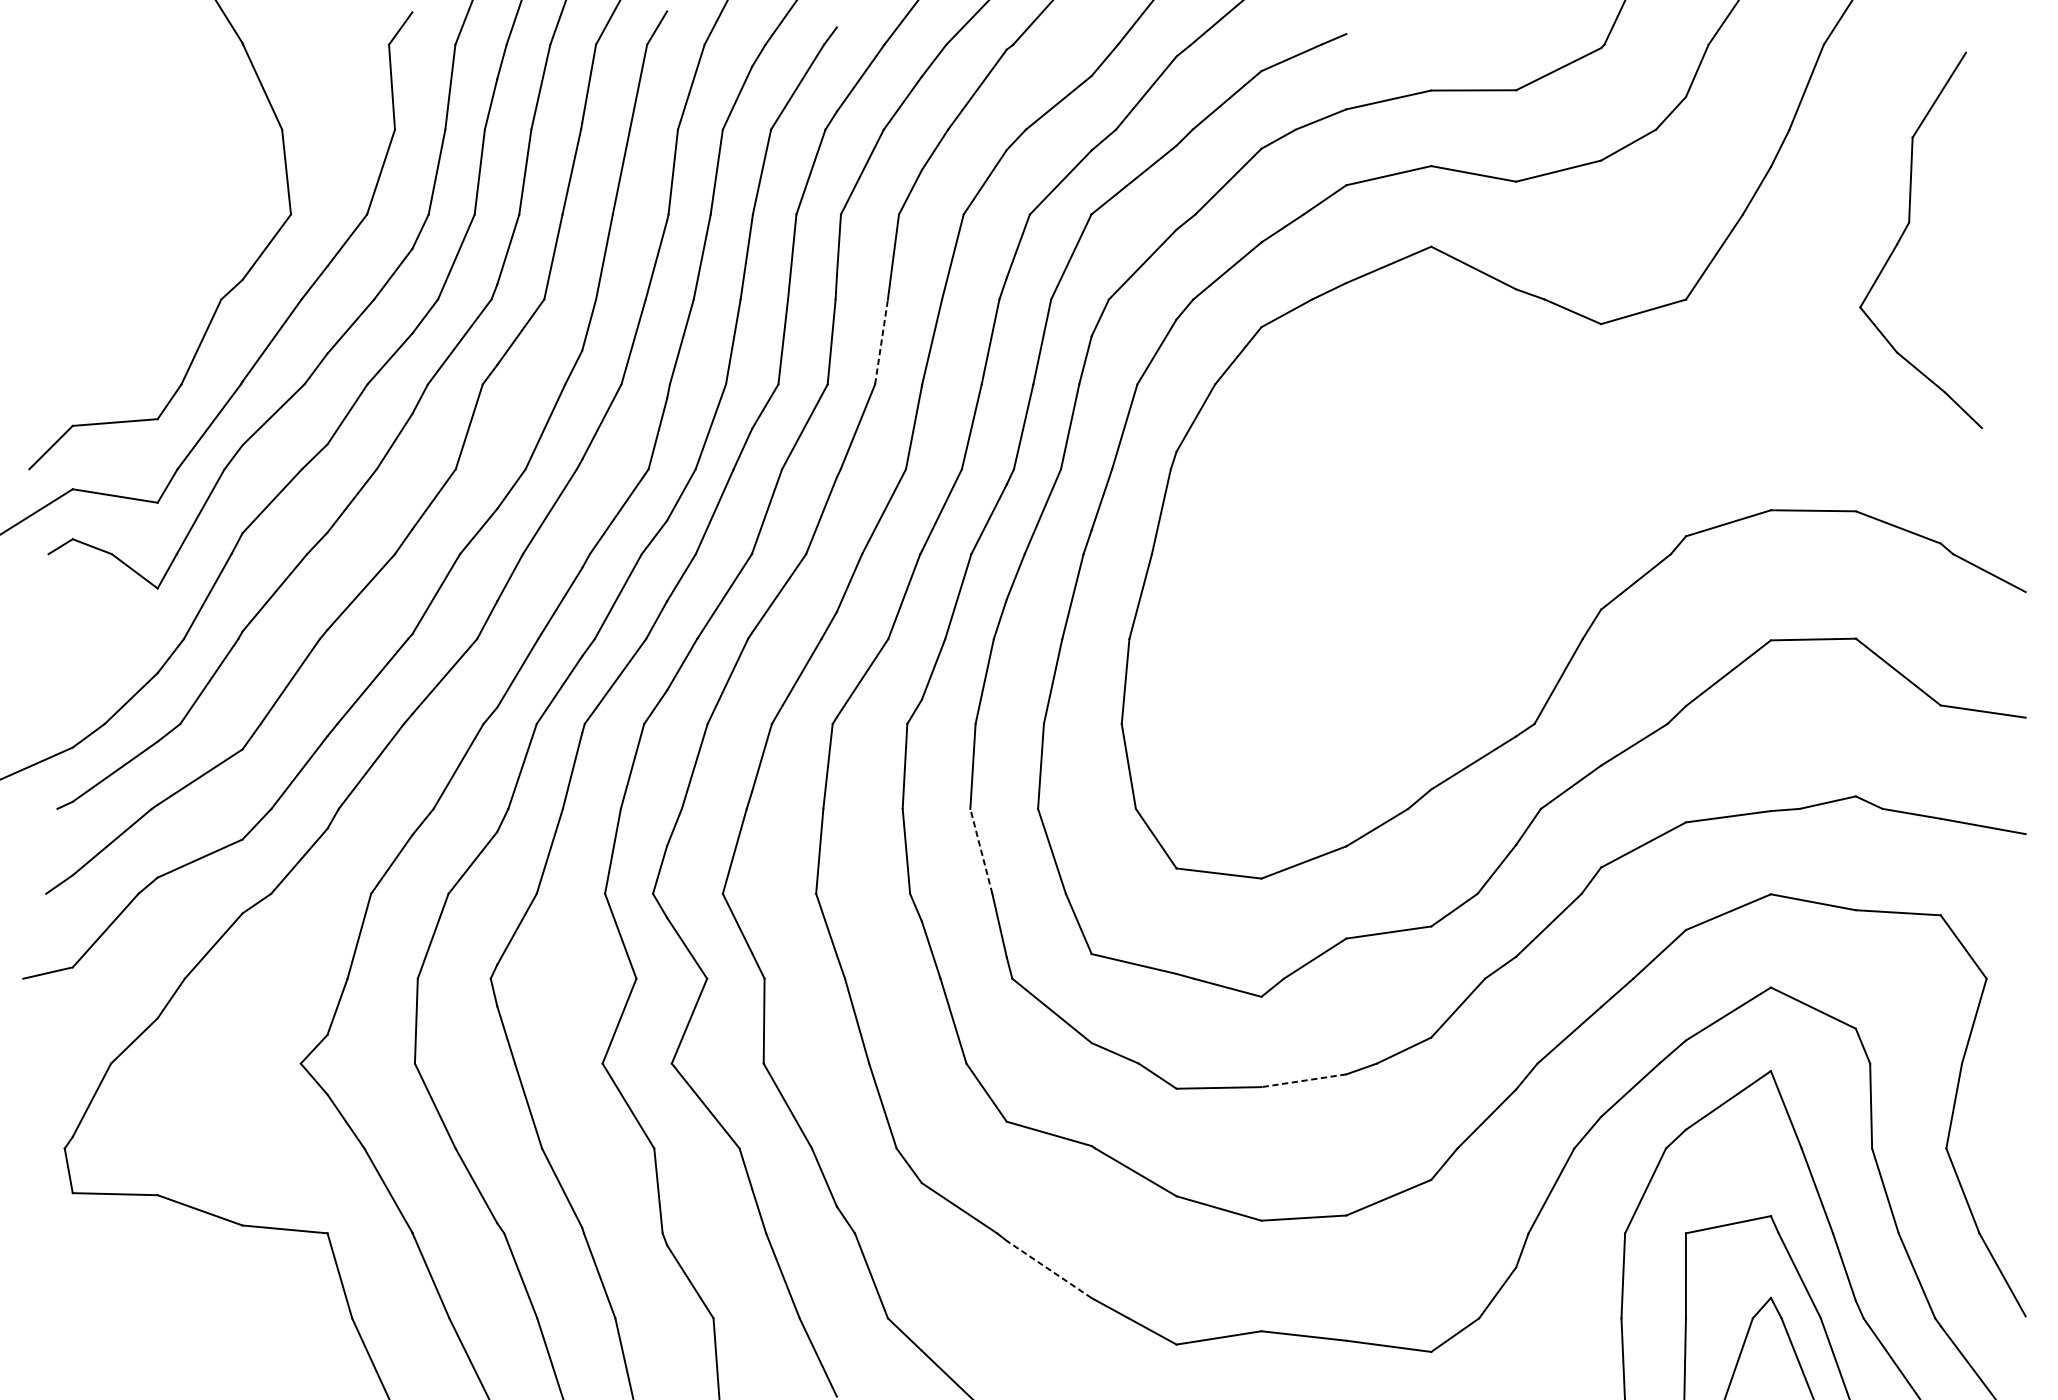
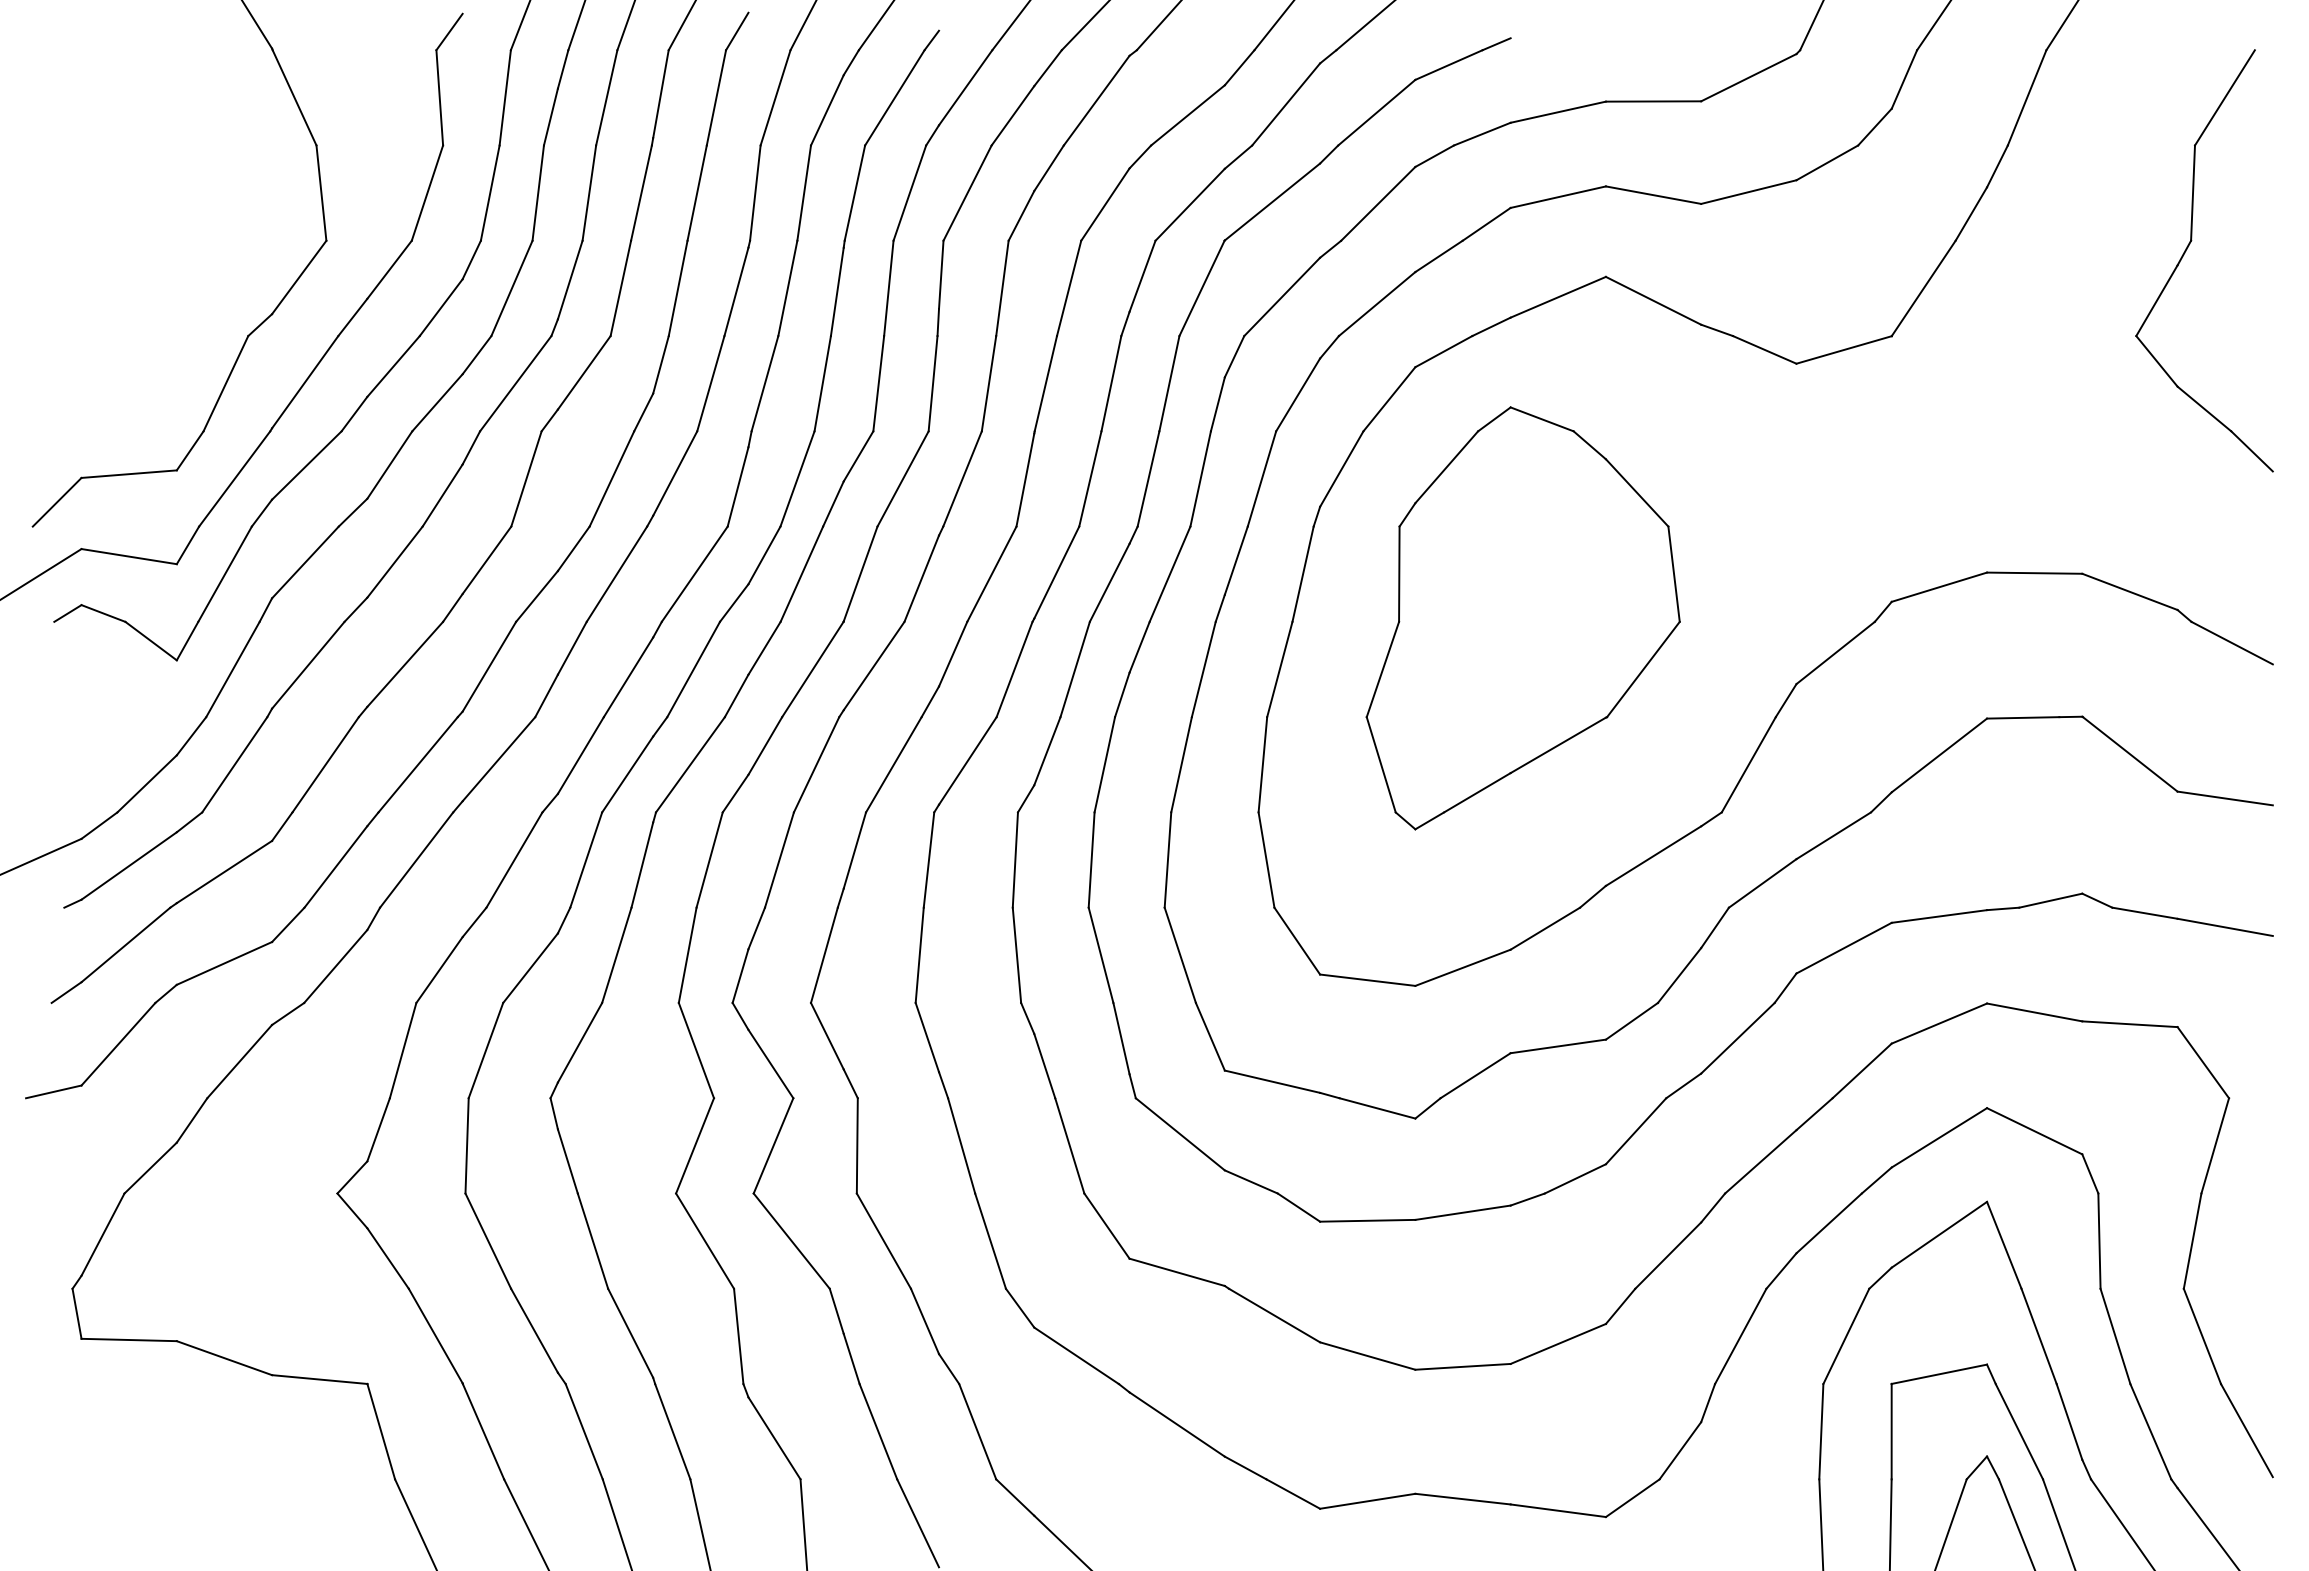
part: (1905, 232) -> (2186, 251), moved
line: (881, 341) -> (989, 383), dashed -> solid
part: (1356, 551) -> (1522, 618), added
line: (980, 850) -> (1100, 954), dashed -> solid
line: (1303, 1080) -> (1462, 1212), dashed -> solid
line: (1048, 1269) -> (1176, 1424), dashed -> solid

